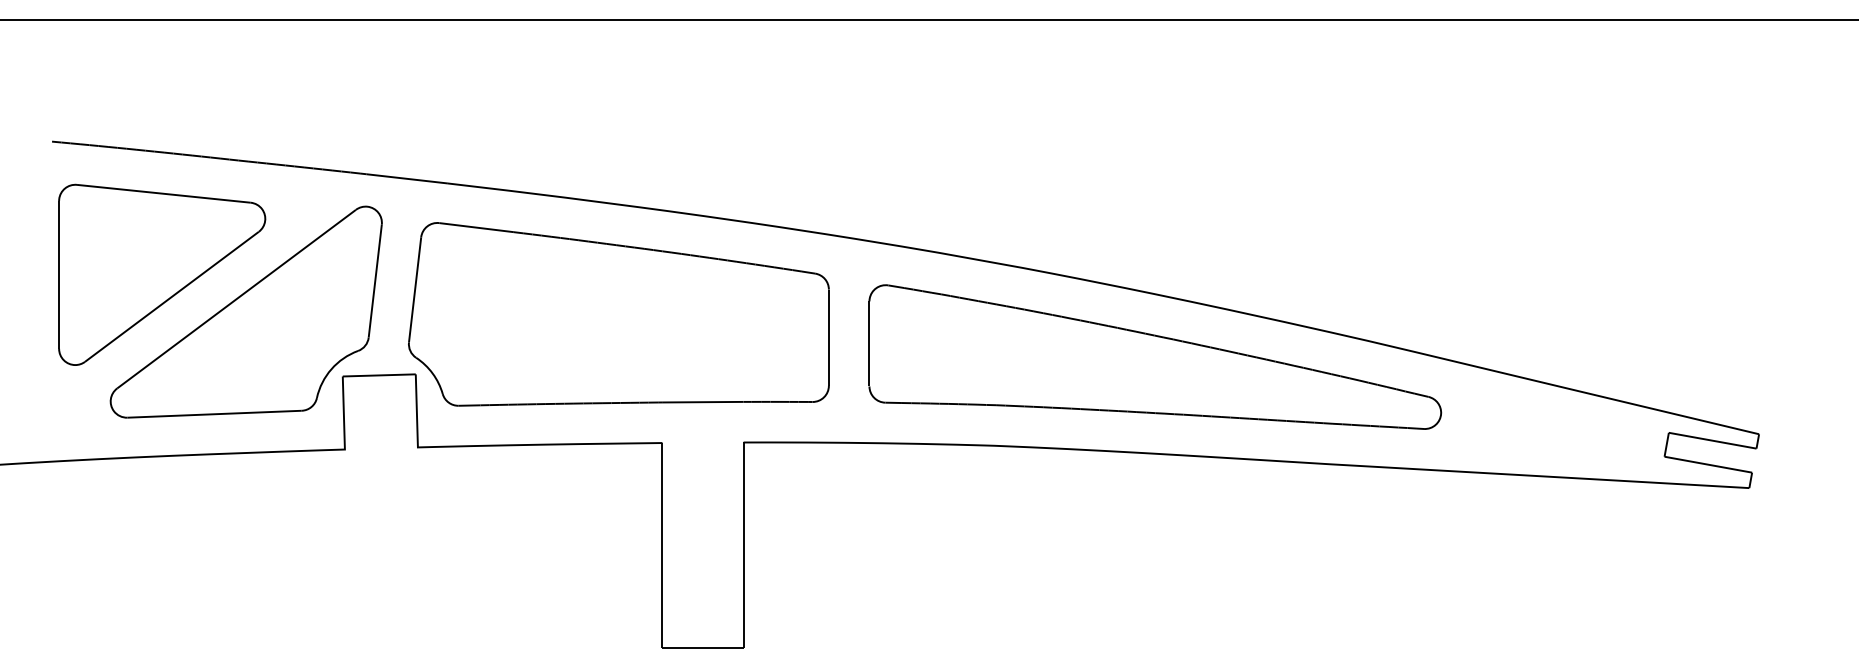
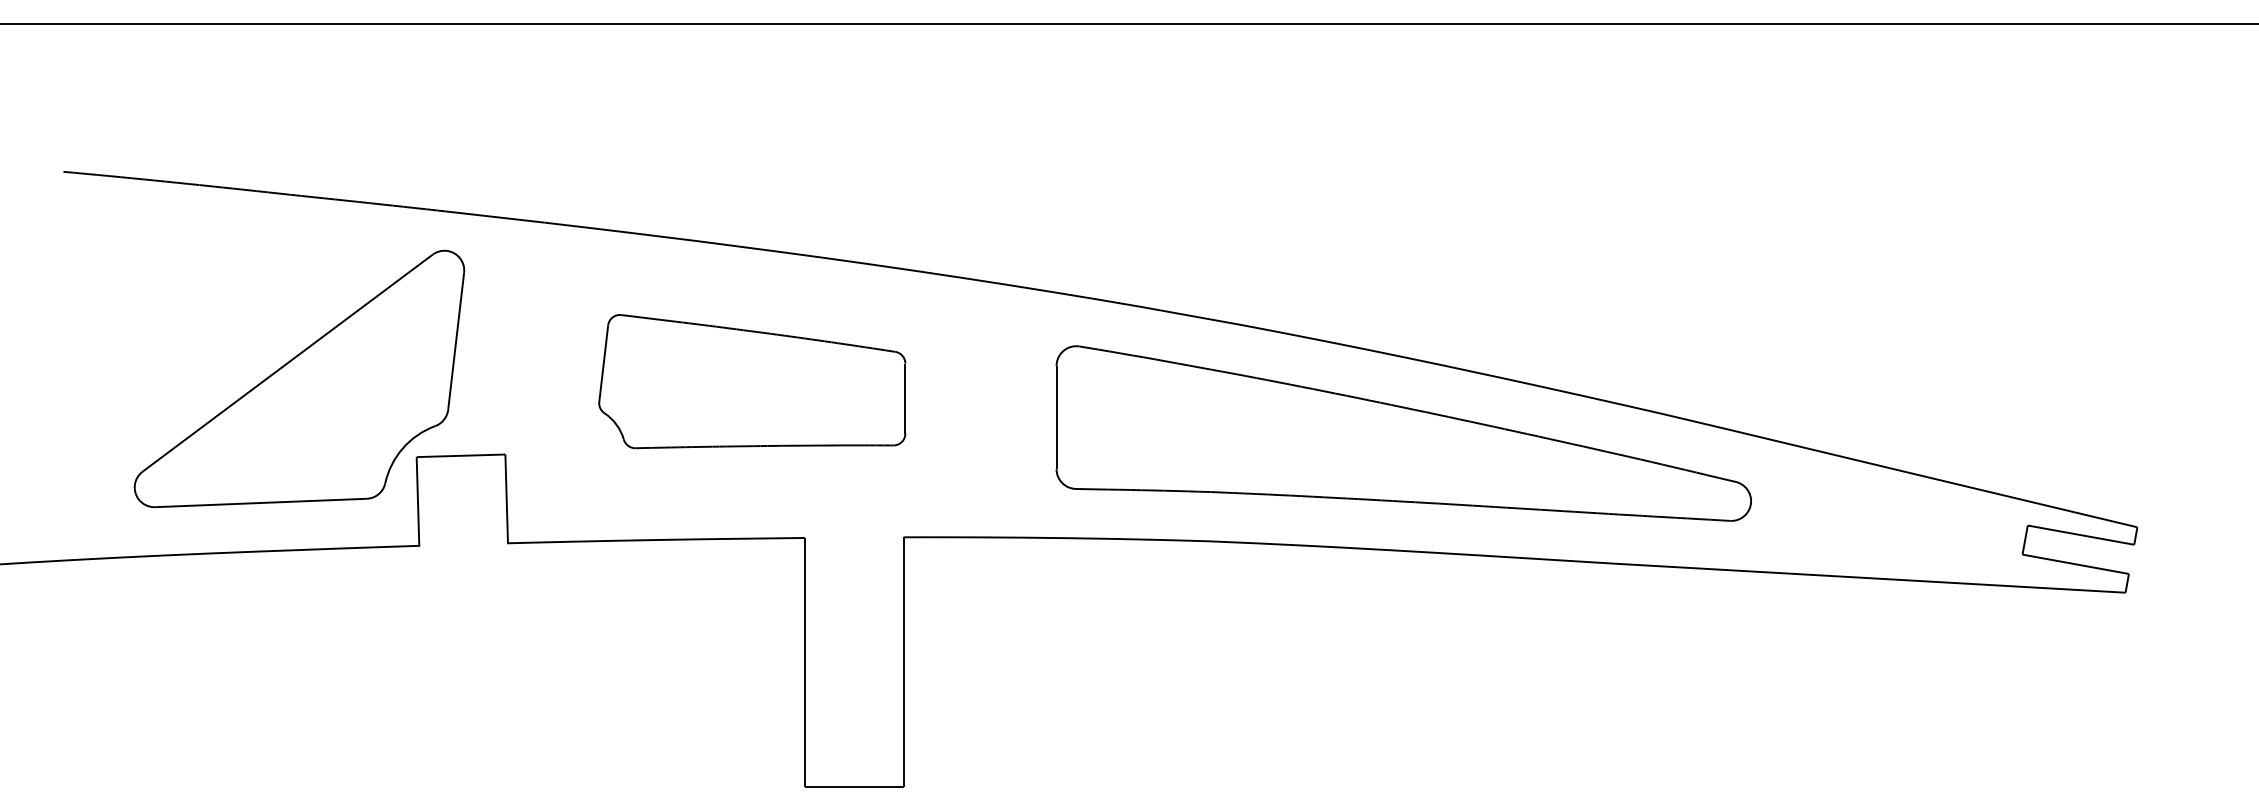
part: (162, 274) -> (197, 333), removed
part: (619, 314) -> (752, 381), size x0.6

